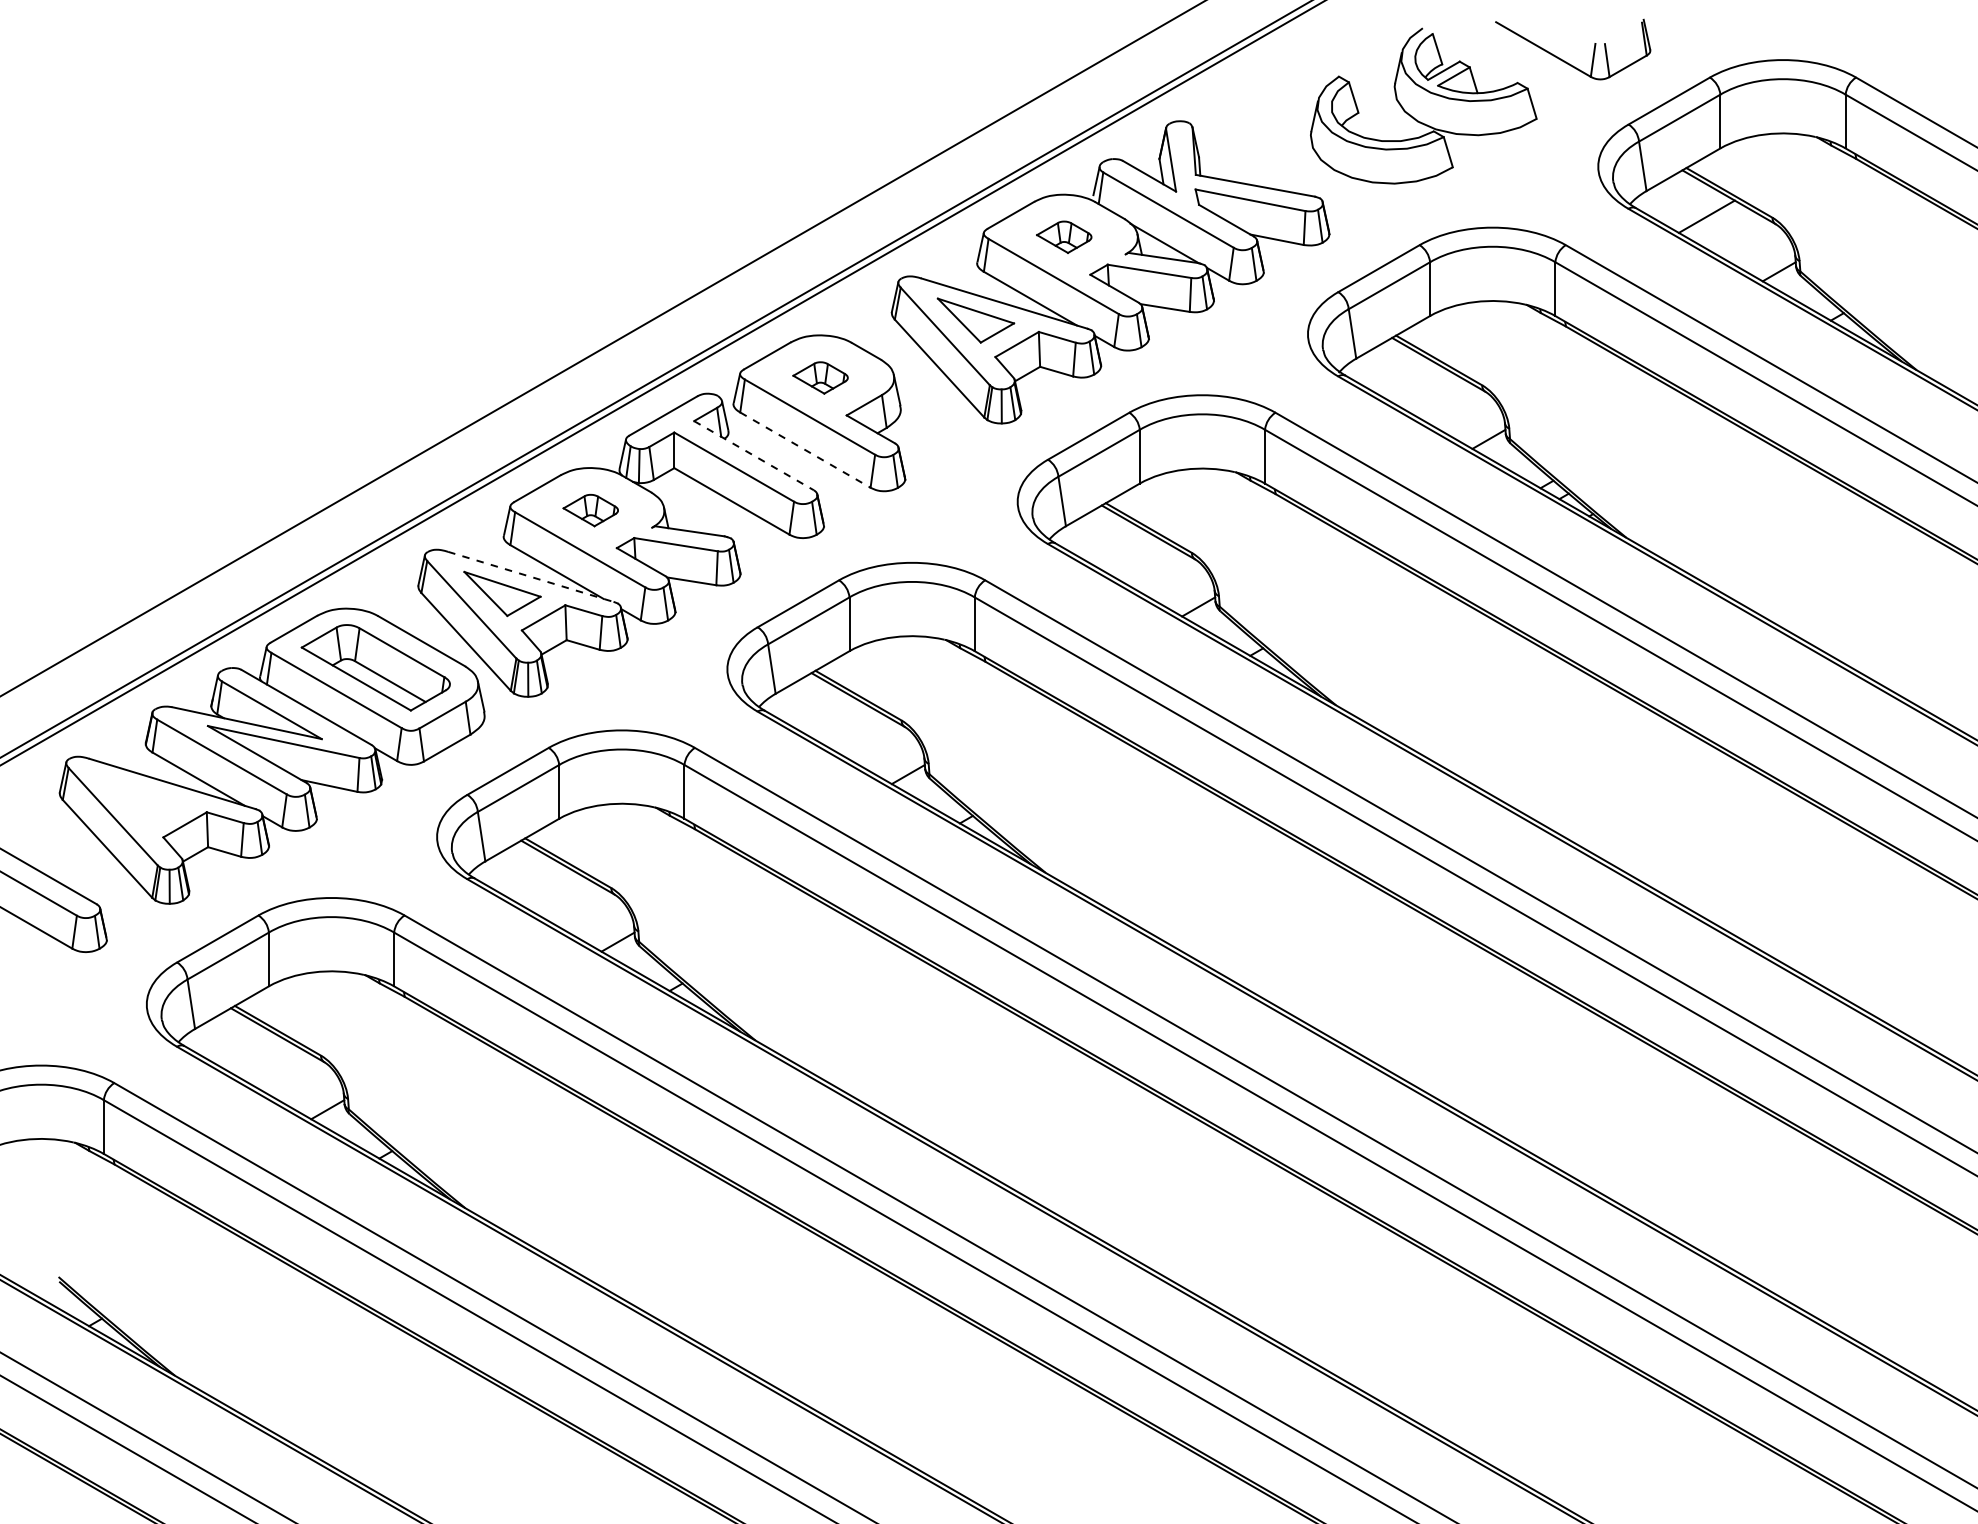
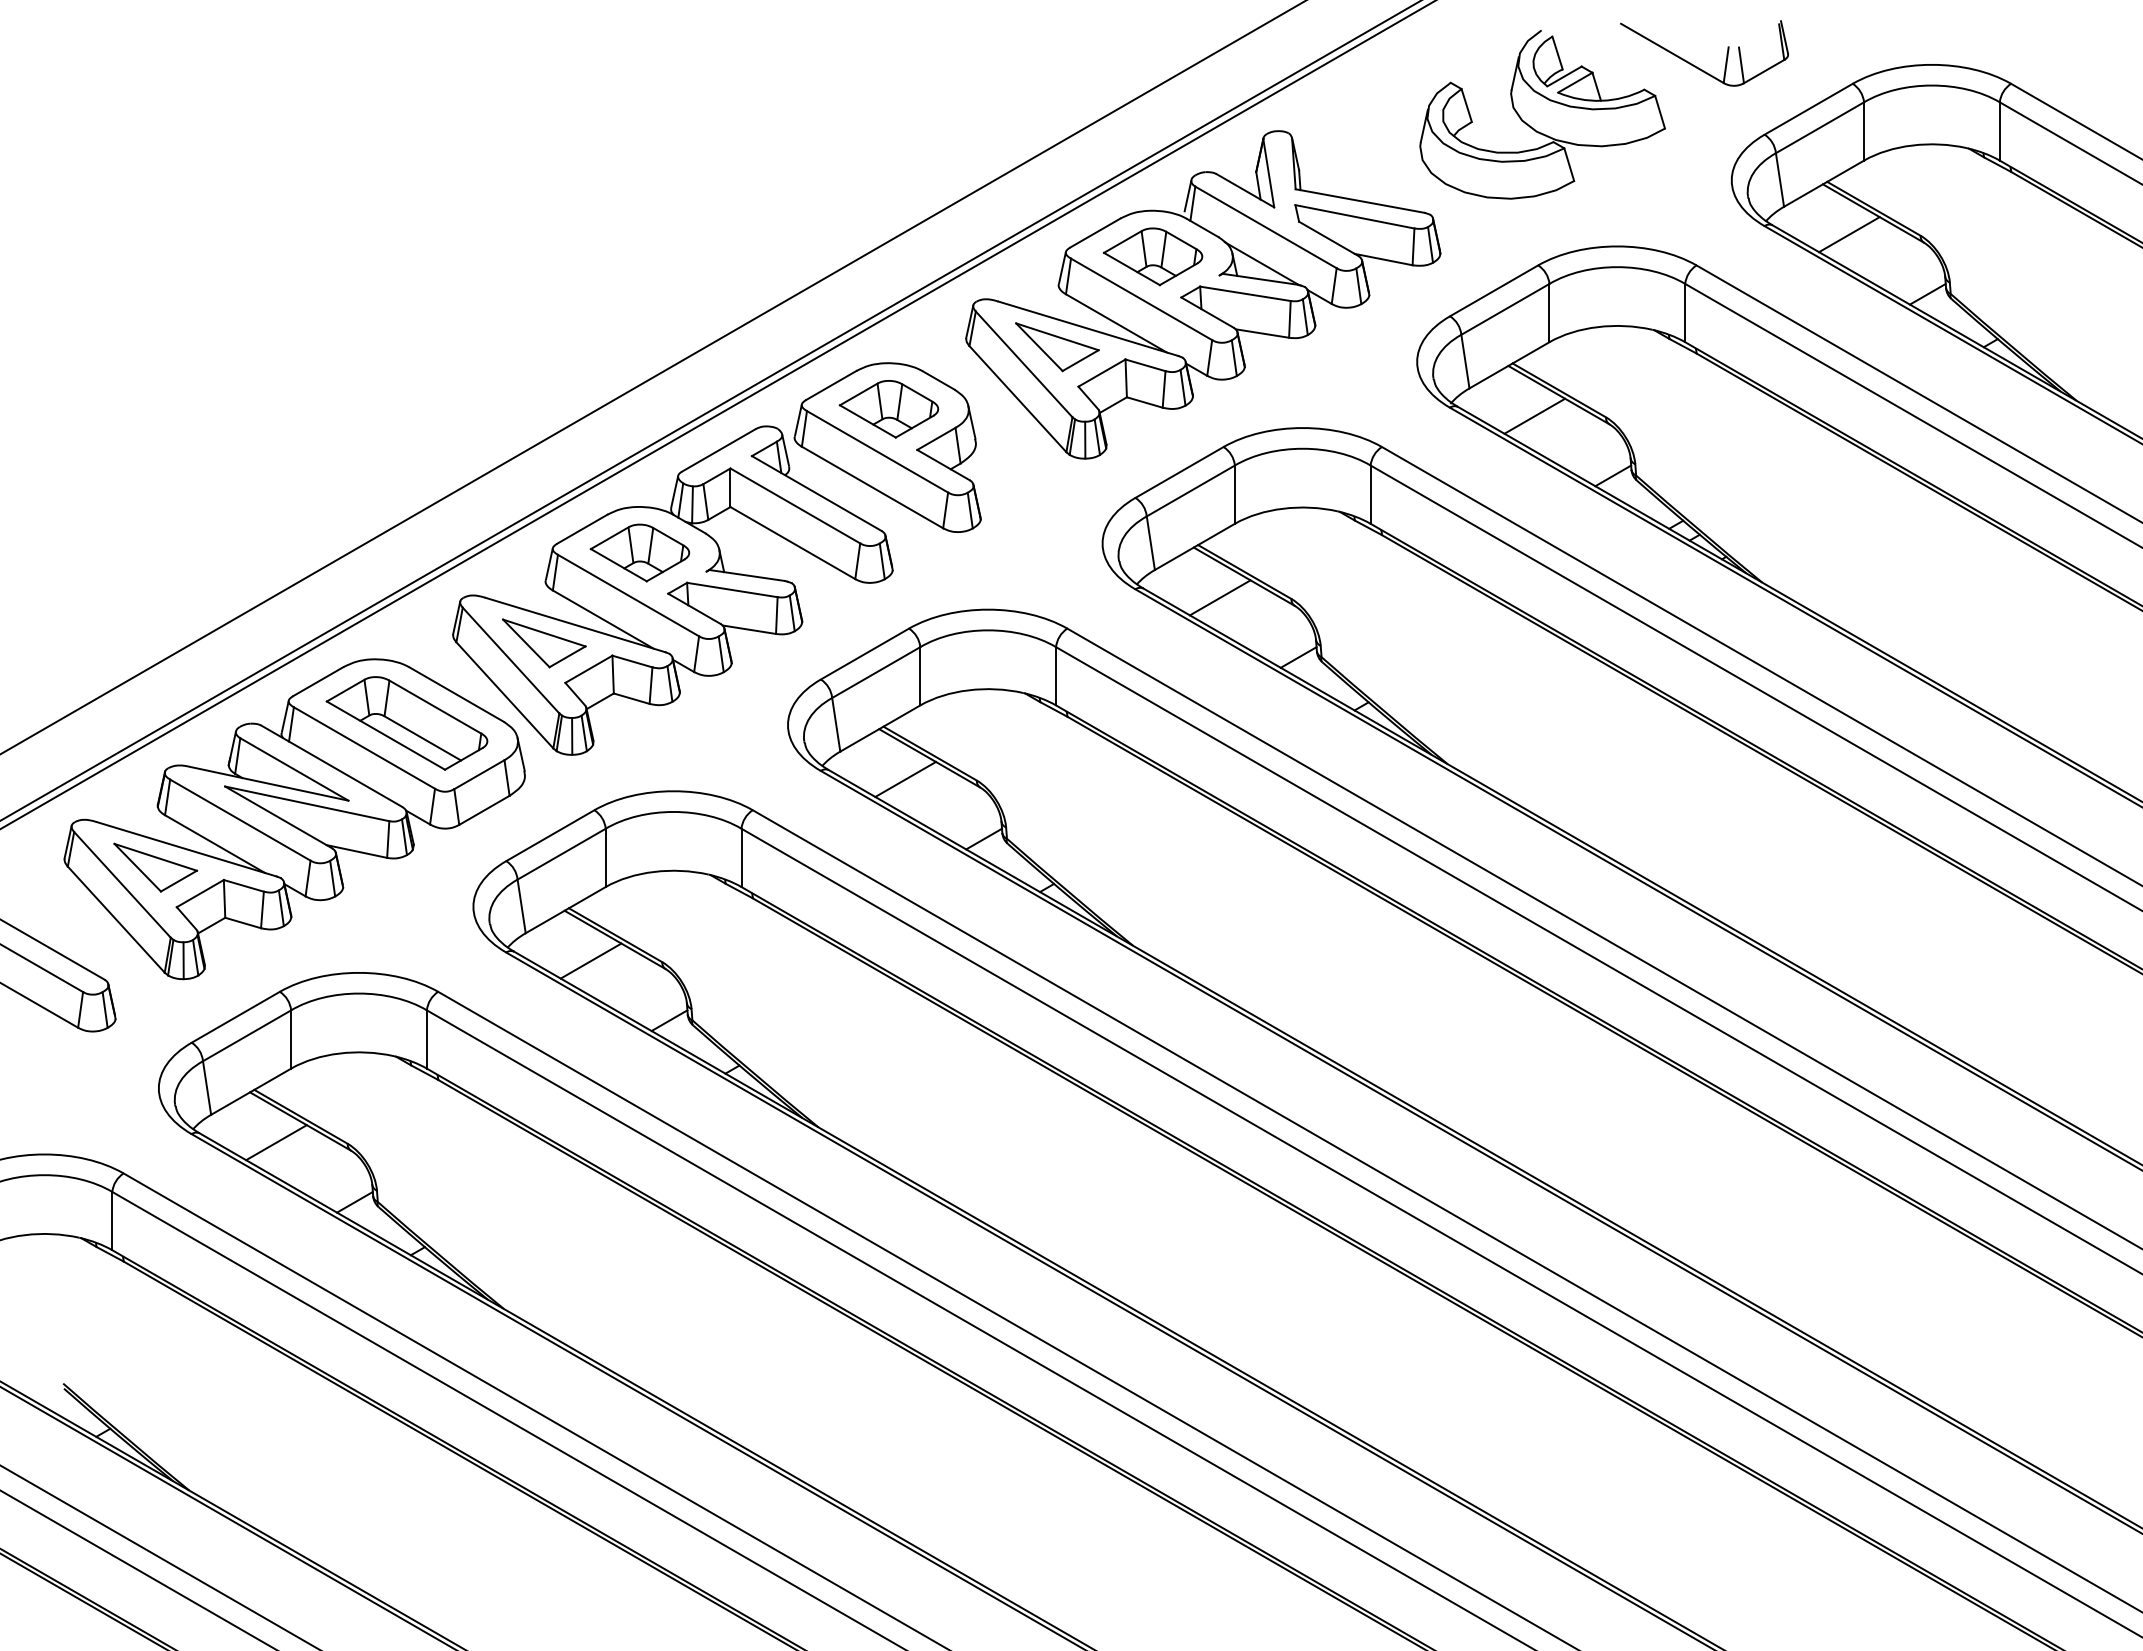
part: (1063, 236) -> (1152, 256), size x1.67
part: (820, 378) -> (888, 409), size x1.67
line: (1416, 383) -> (1534, 415), added
line: (805, 450) -> (872, 487), dashed -> solid
line: (753, 455) -> (816, 493), dashed -> solid
part: (590, 510) -> (639, 552), size x1.67
line: (1125, 551) -> (1219, 597), added
line: (532, 577) -> (576, 625), dashed -> solid
line: (835, 718) -> (905, 778), added
part: (143, 800) -> (155, 867), added
line: (545, 886) -> (590, 960), added
line: (255, 1054) -> (276, 1142), added

